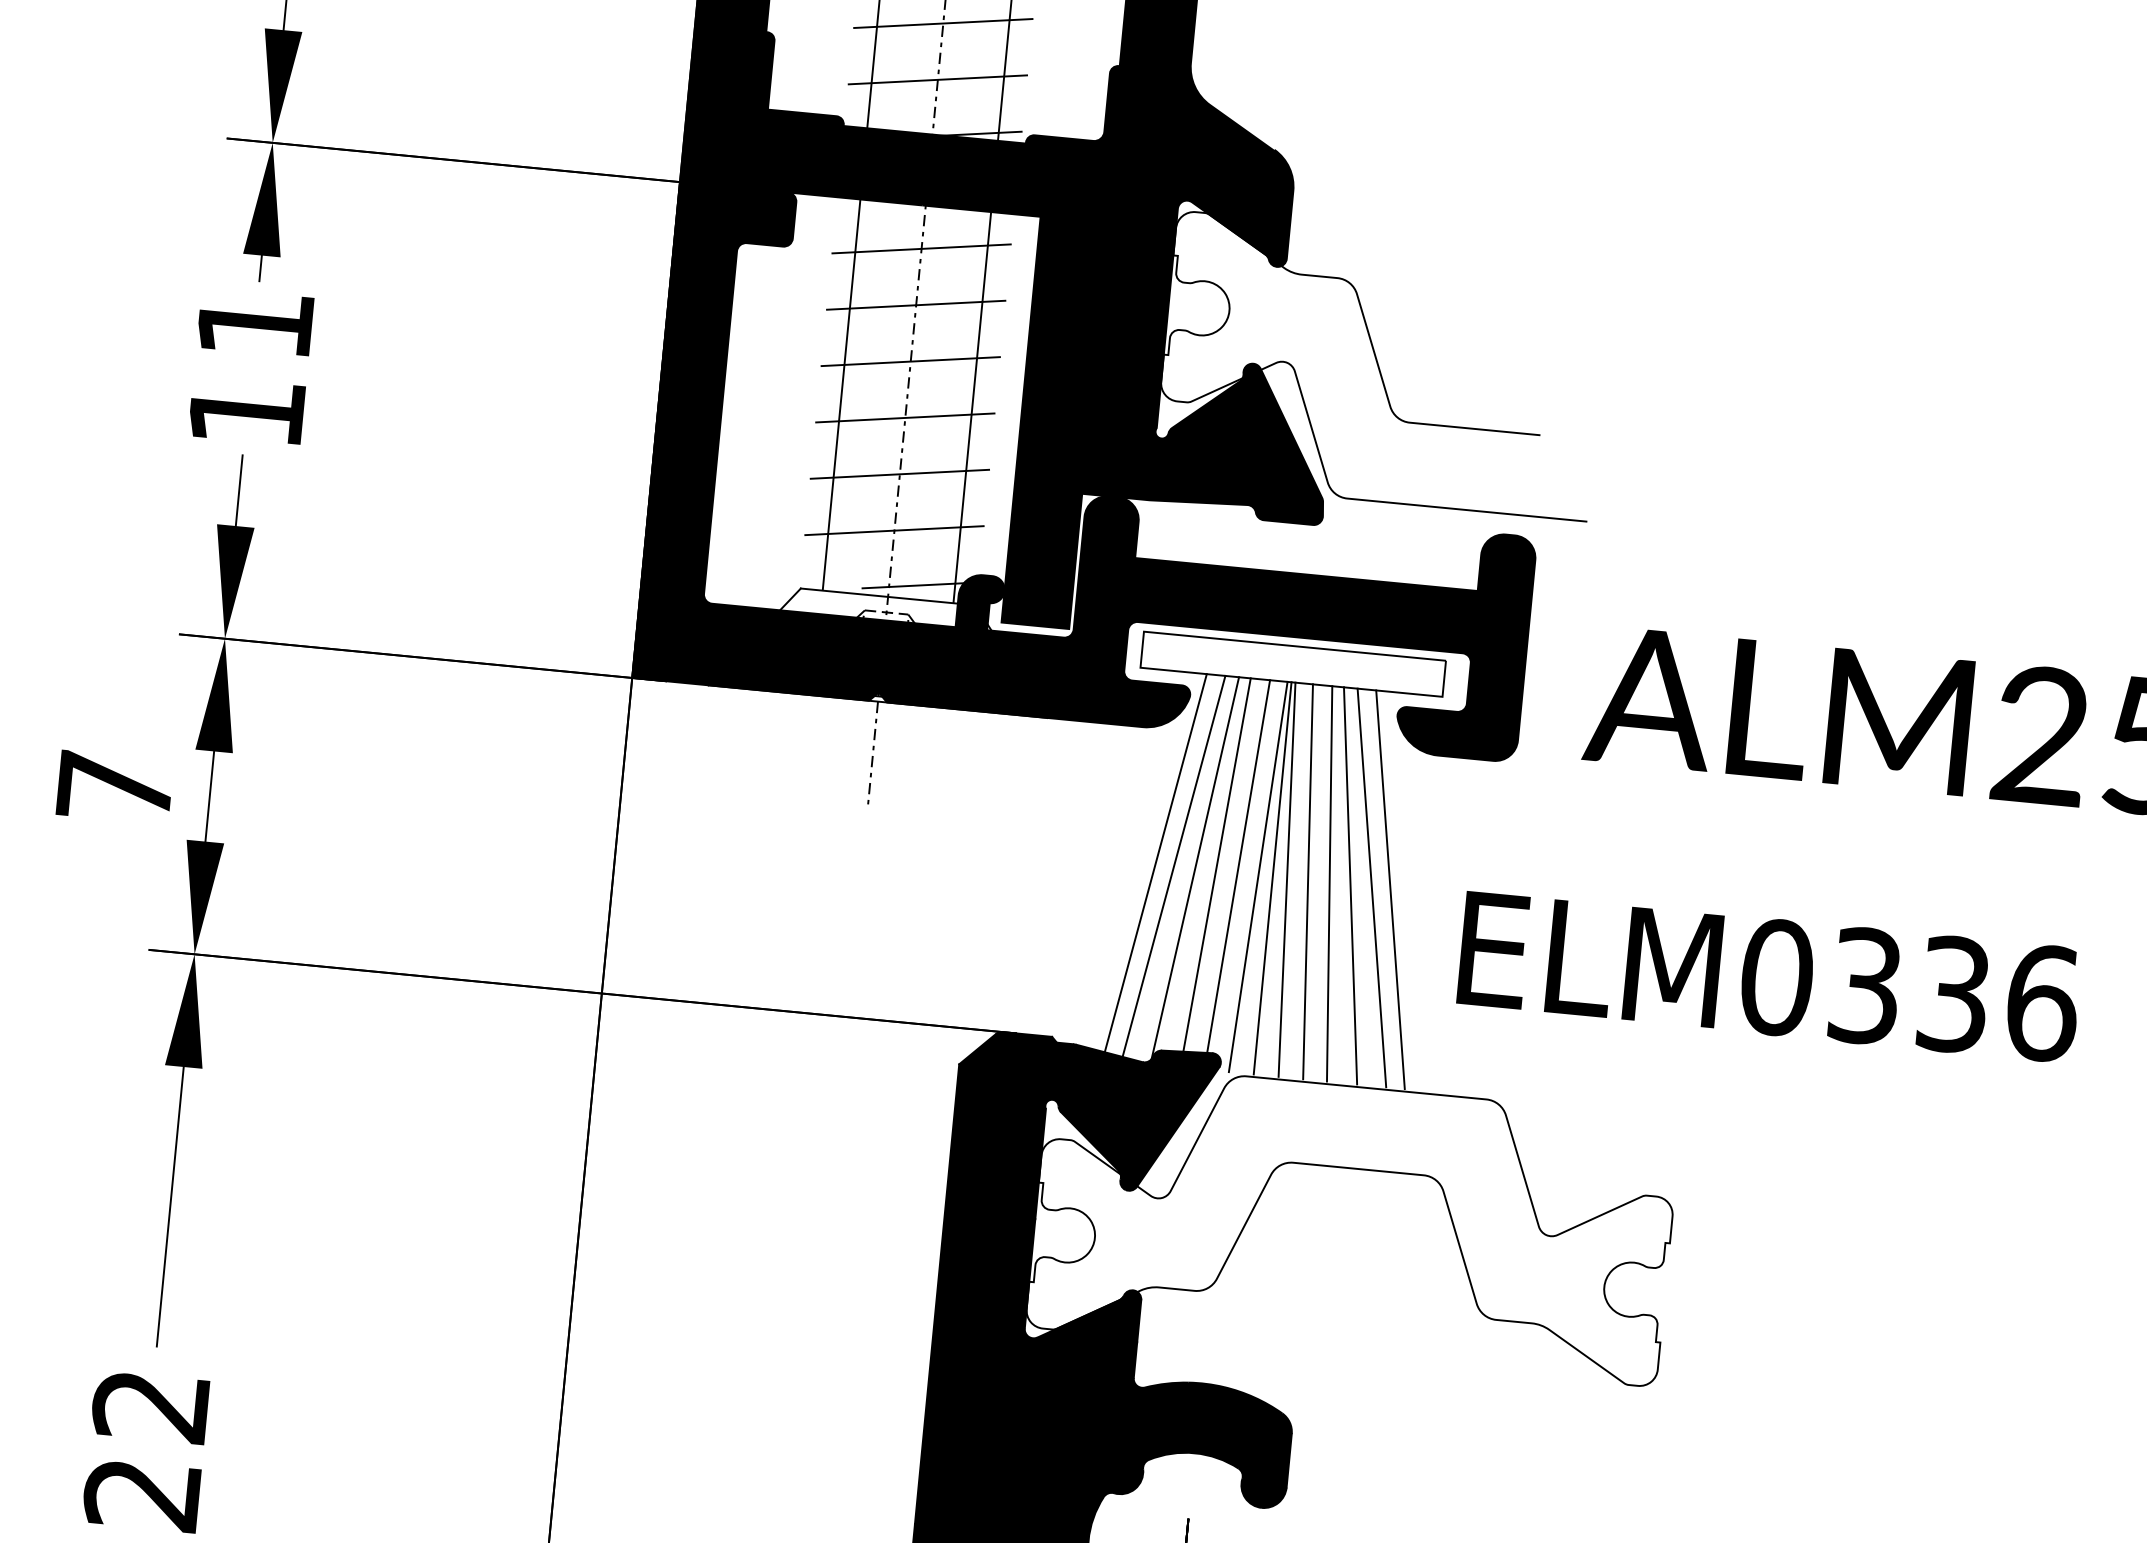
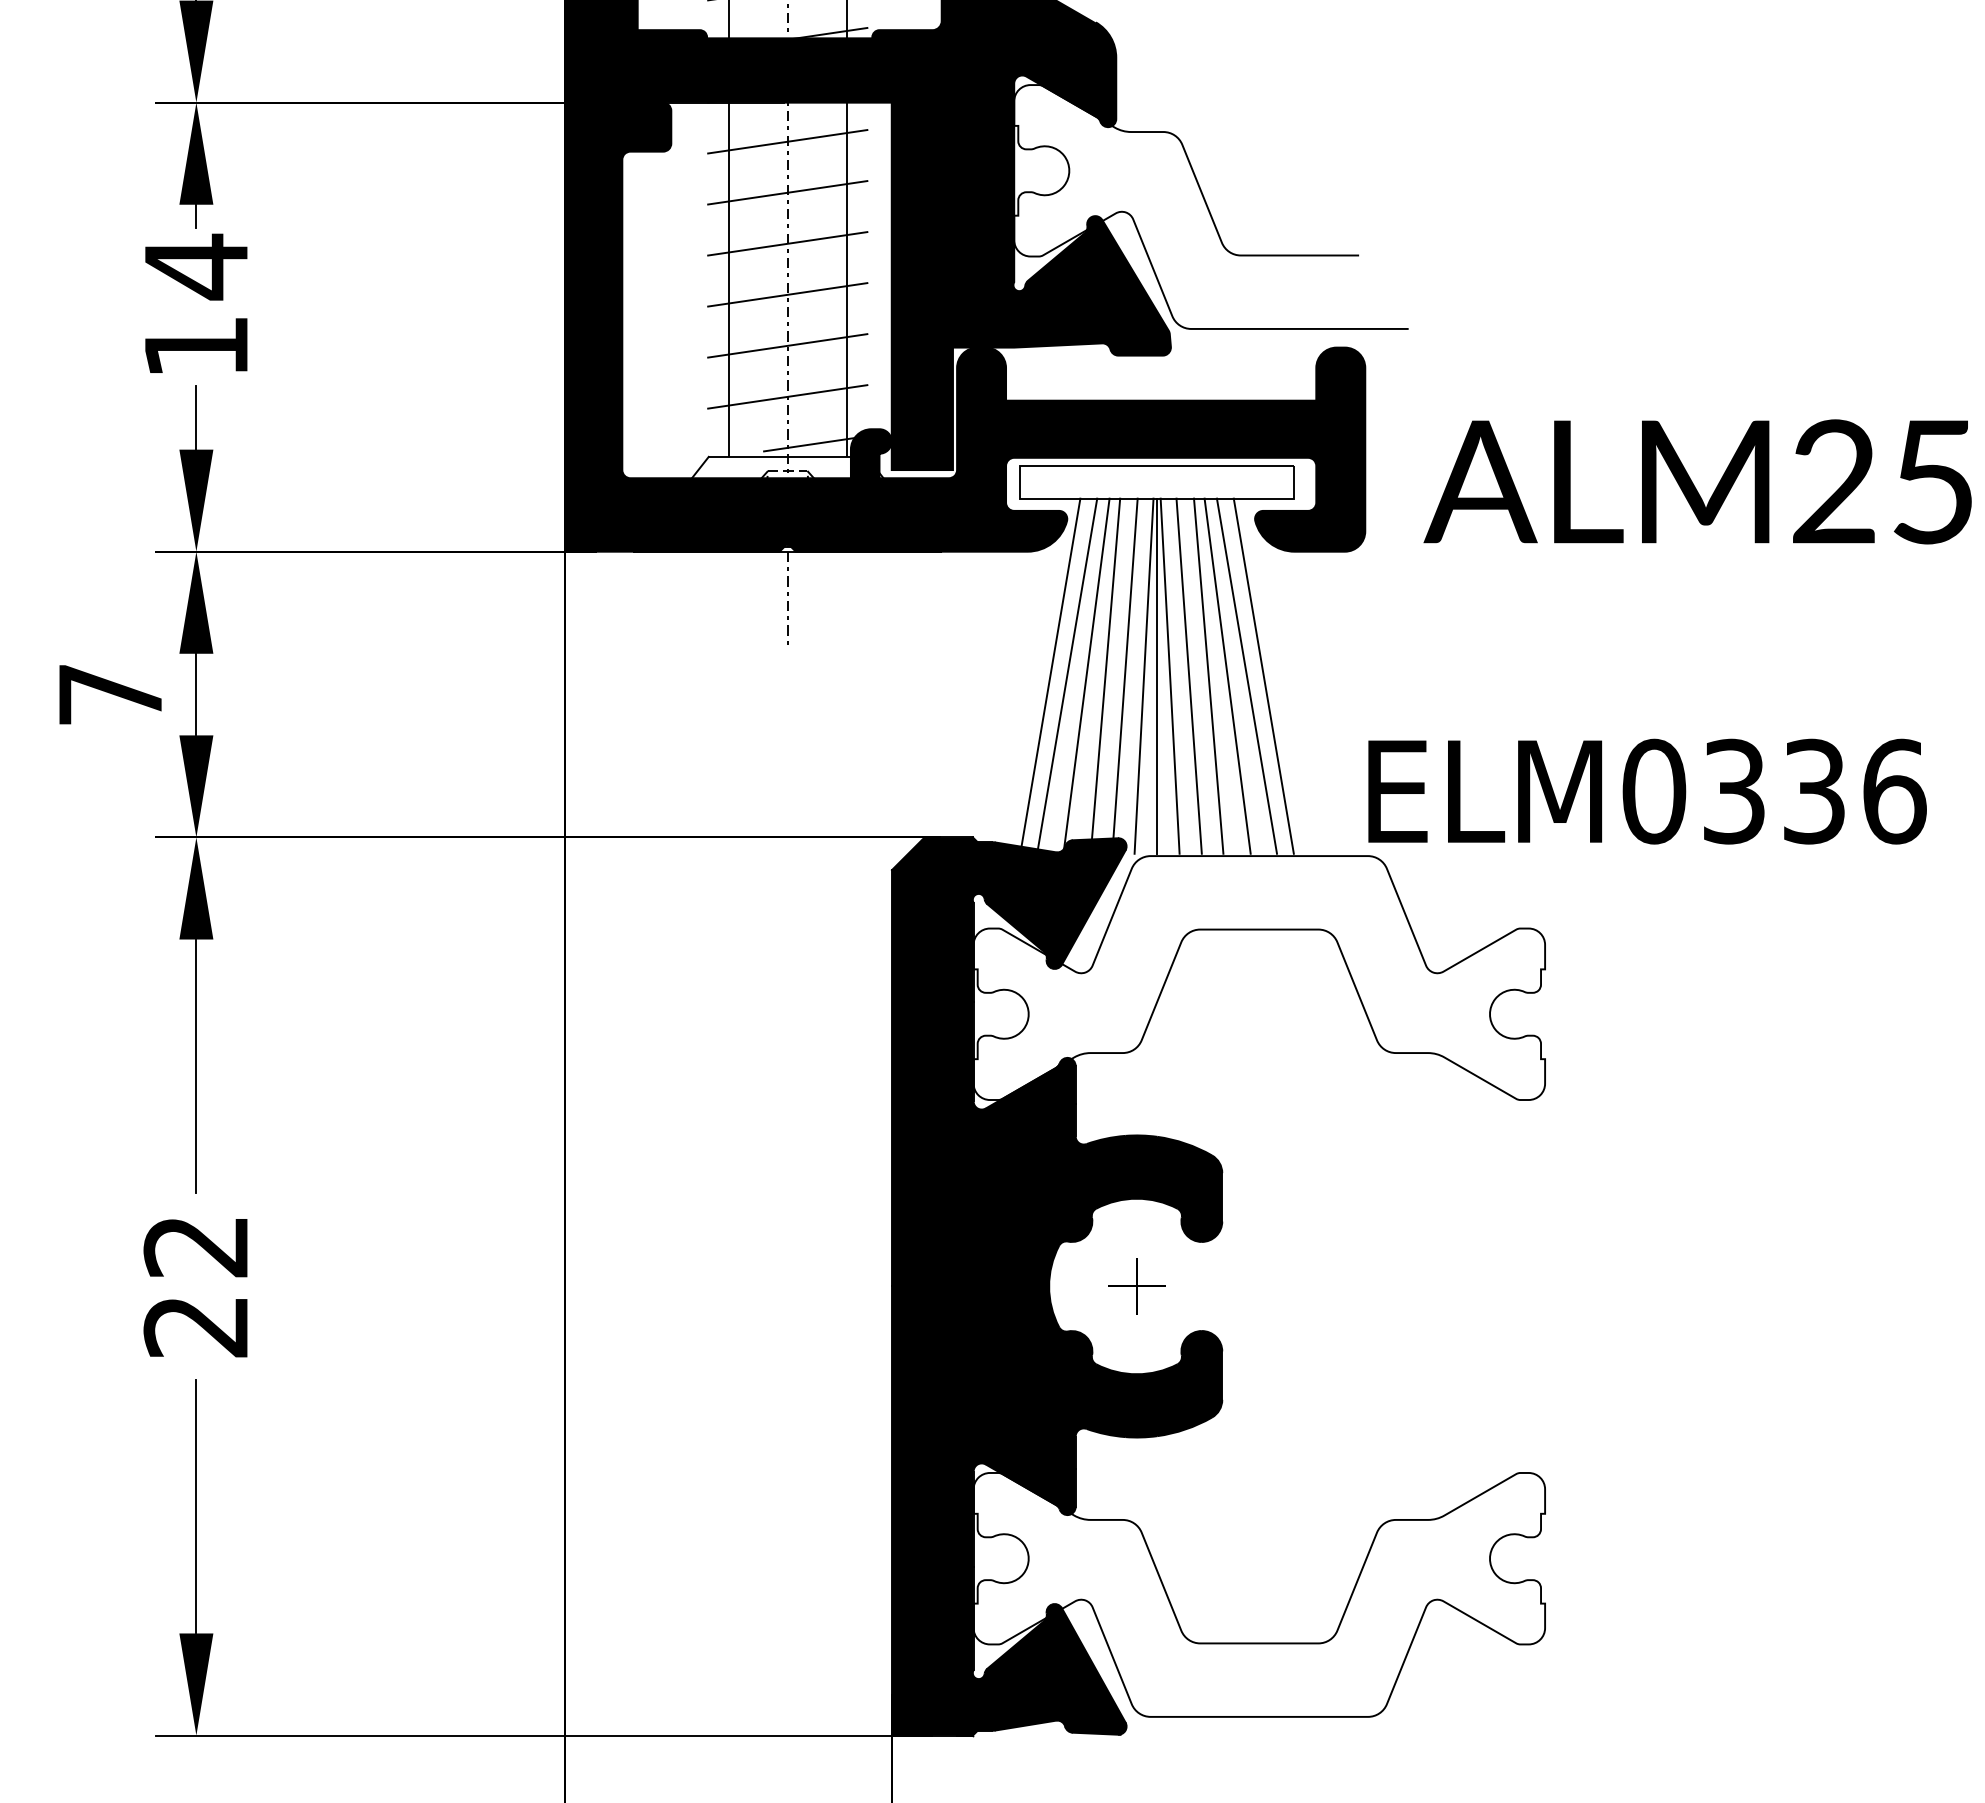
text: (255, 323) -> (196, 266), 11 -> 14
text: (1769, 976) -> (1647, 791), moved

